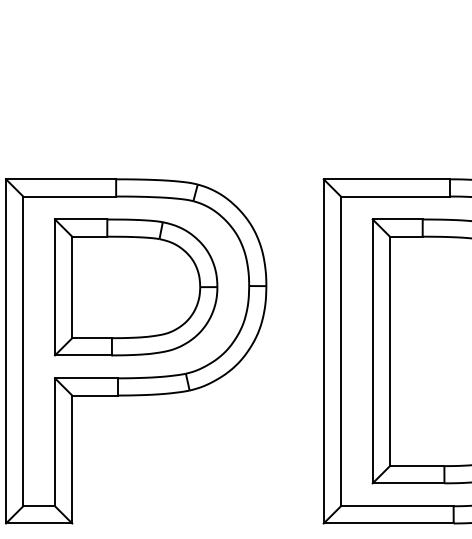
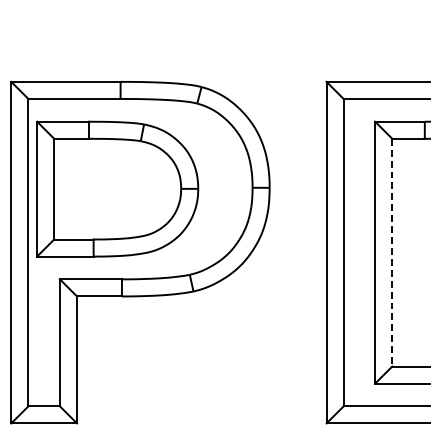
part: (136, 287) -> (117, 189), moved
line: (389, 351) -> (391, 252), solid -> dashed

